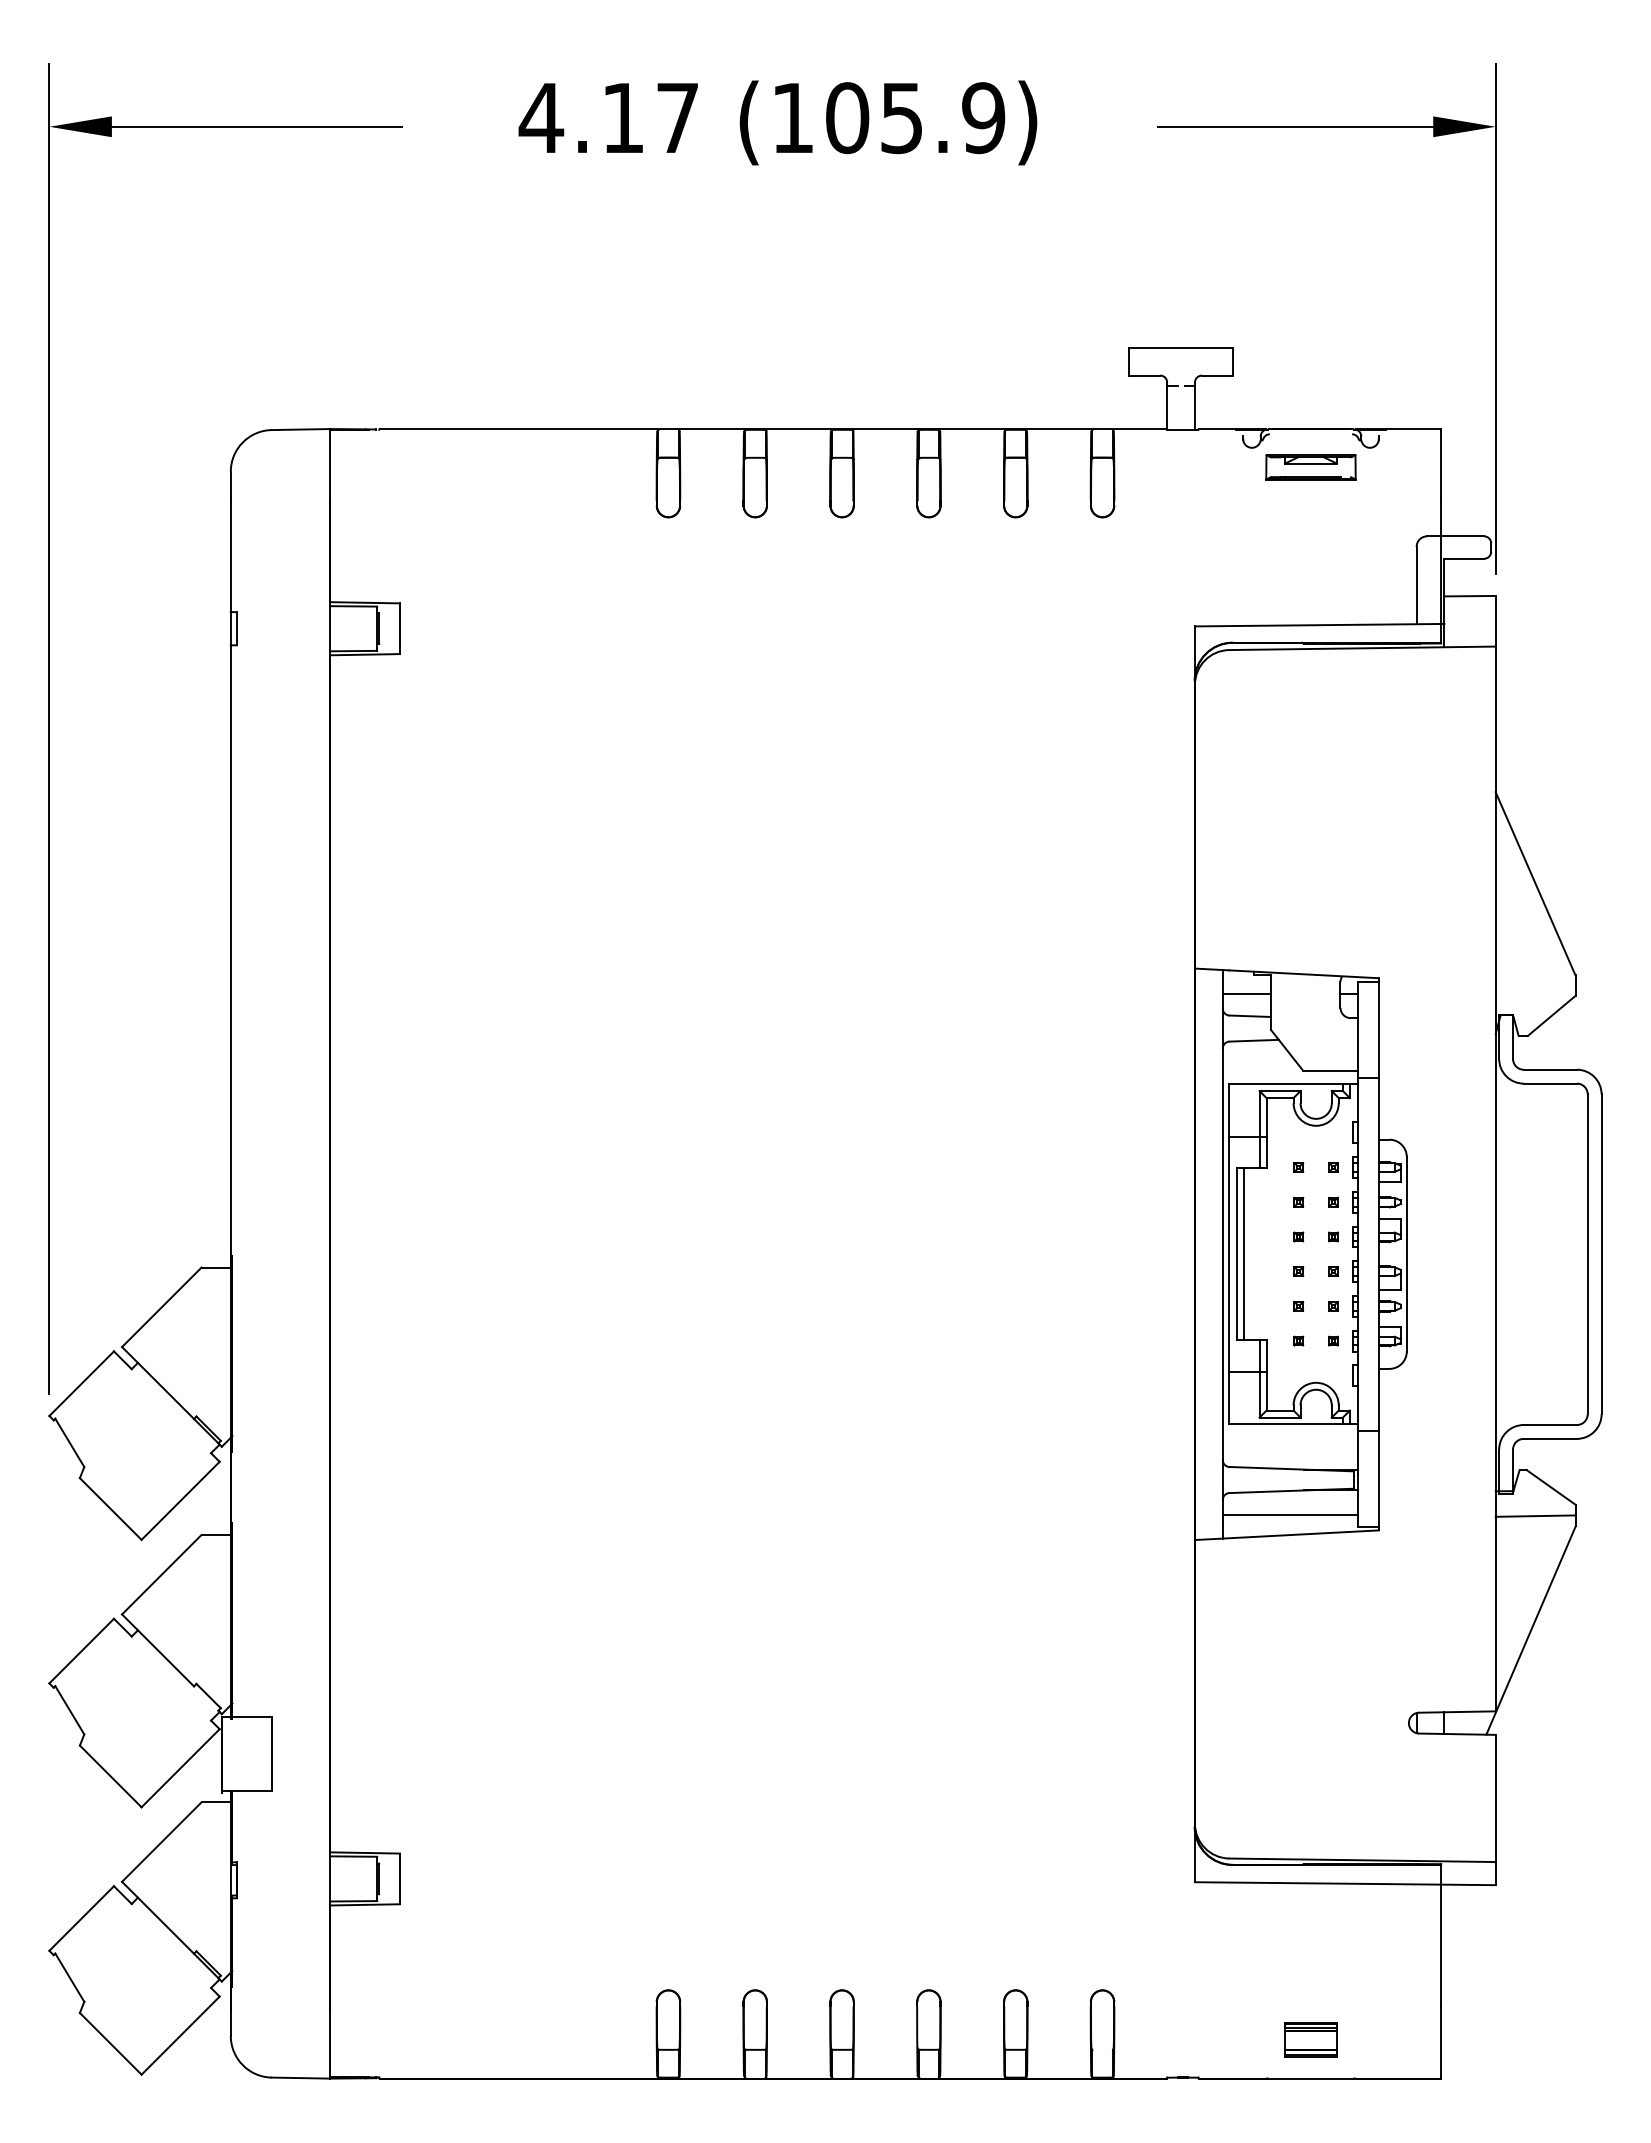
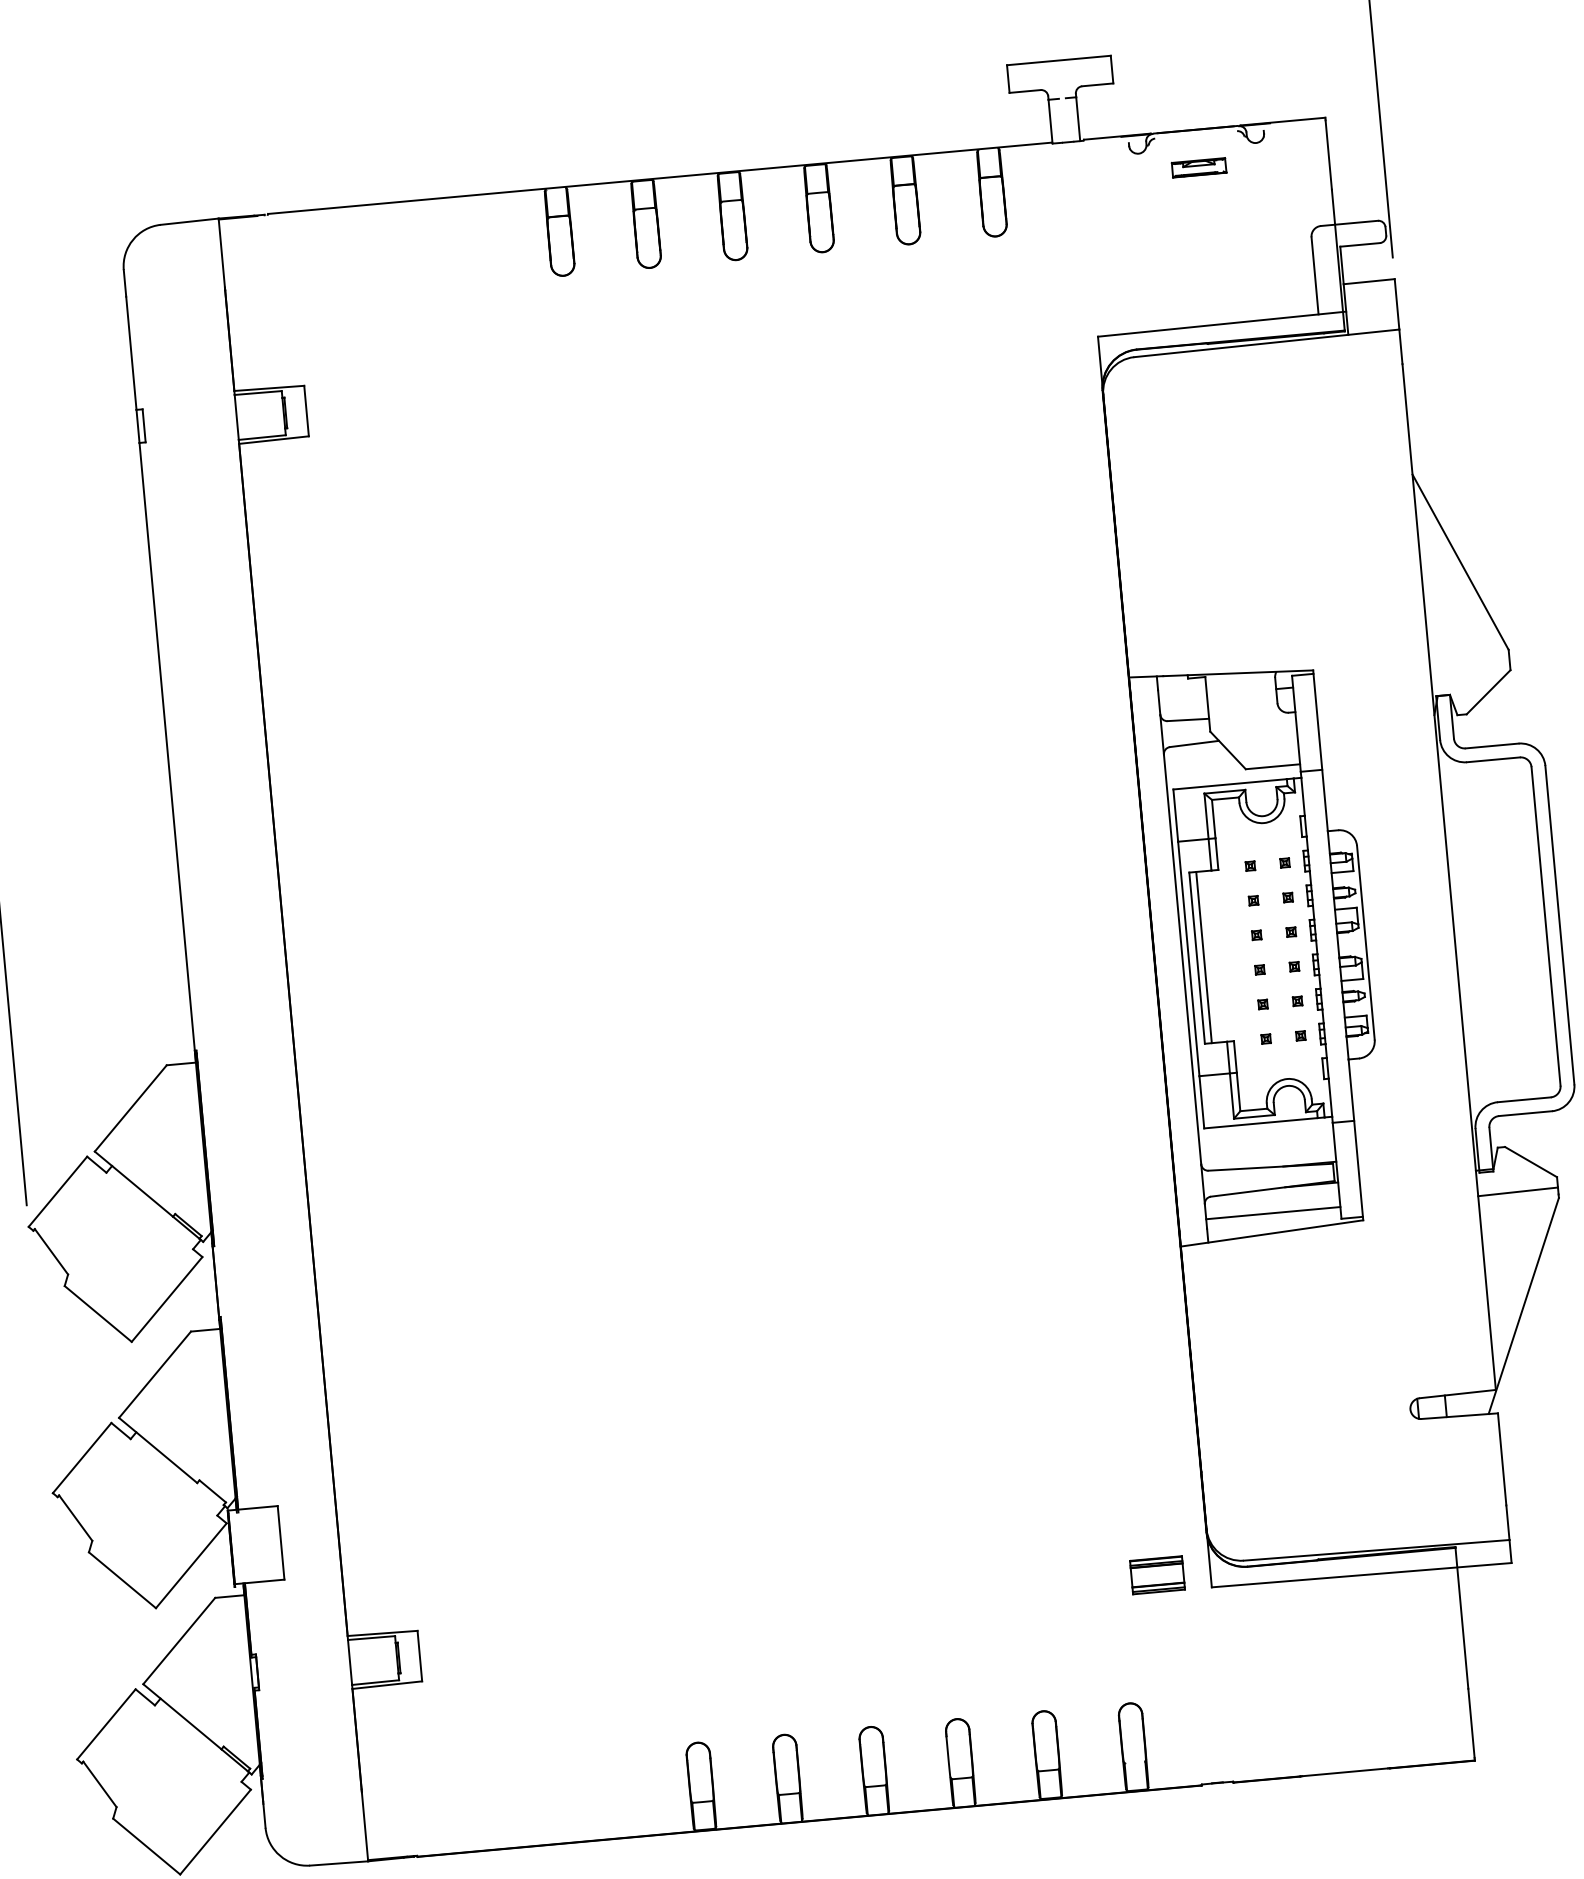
part: (1310, 467) -> (1198, 167), size x0.6
line: (1246, 993) -> (1182, 697), removed
part: (1310, 2039) -> (1156, 1574), moved

